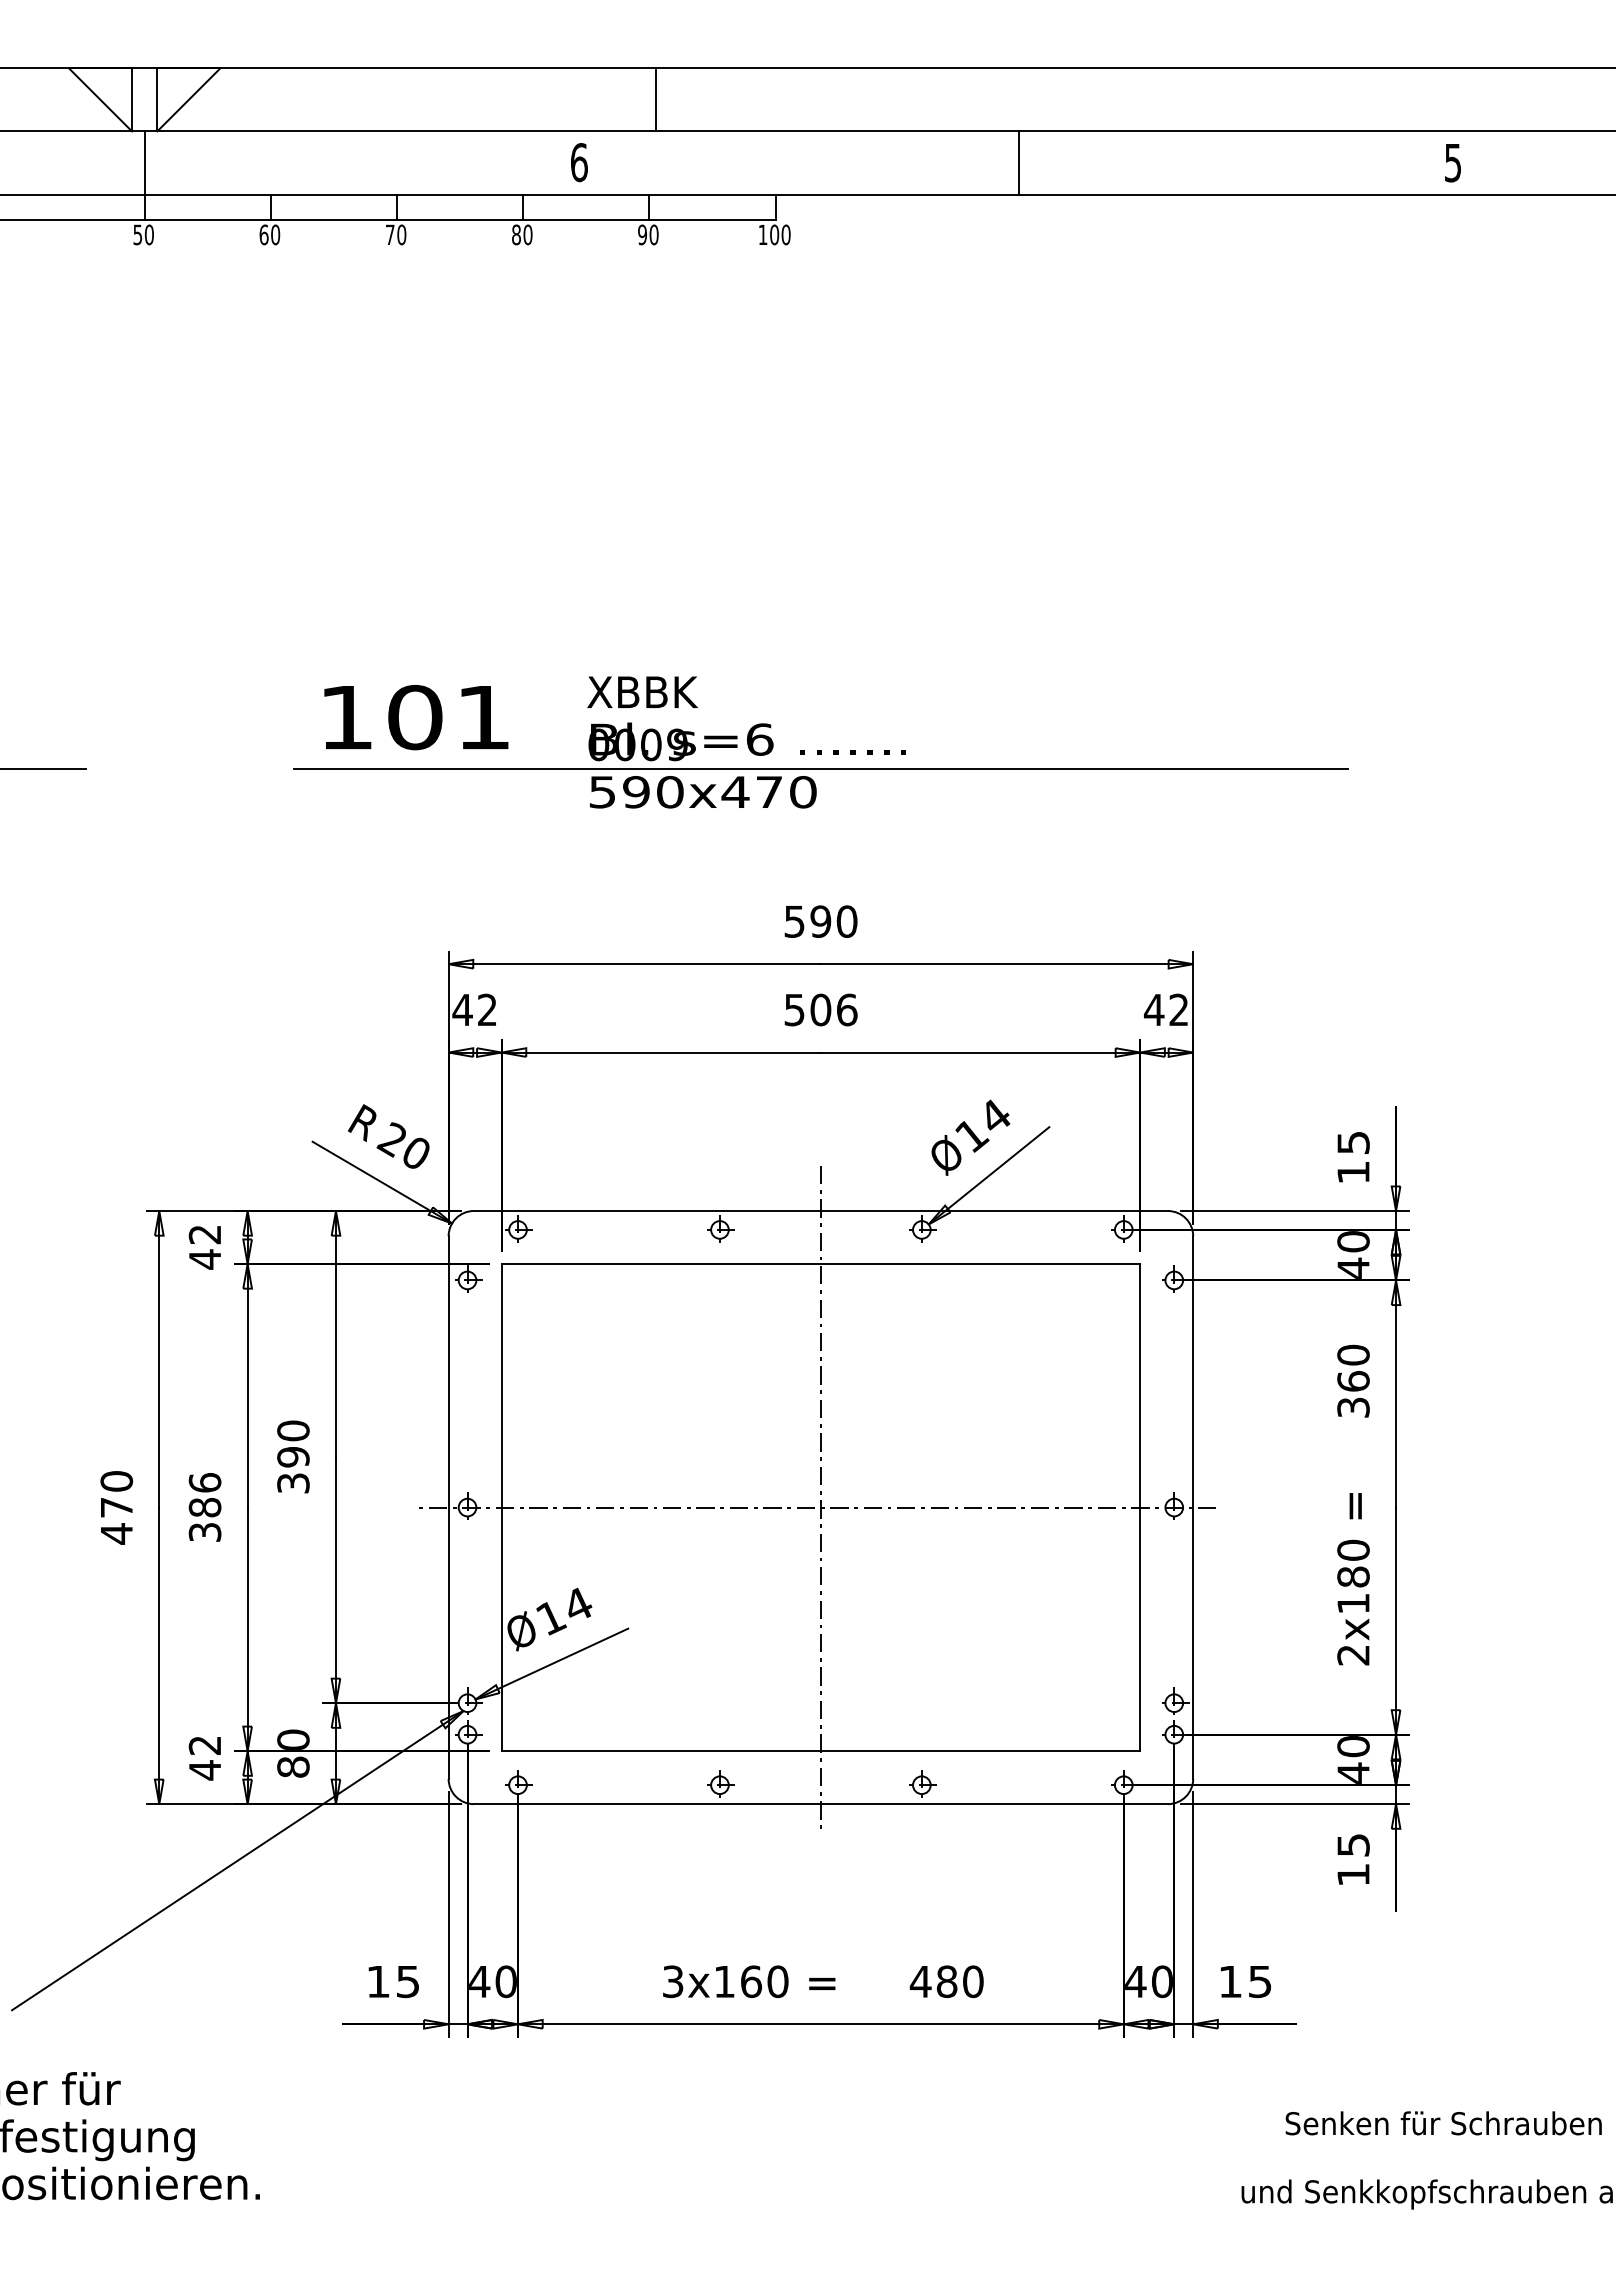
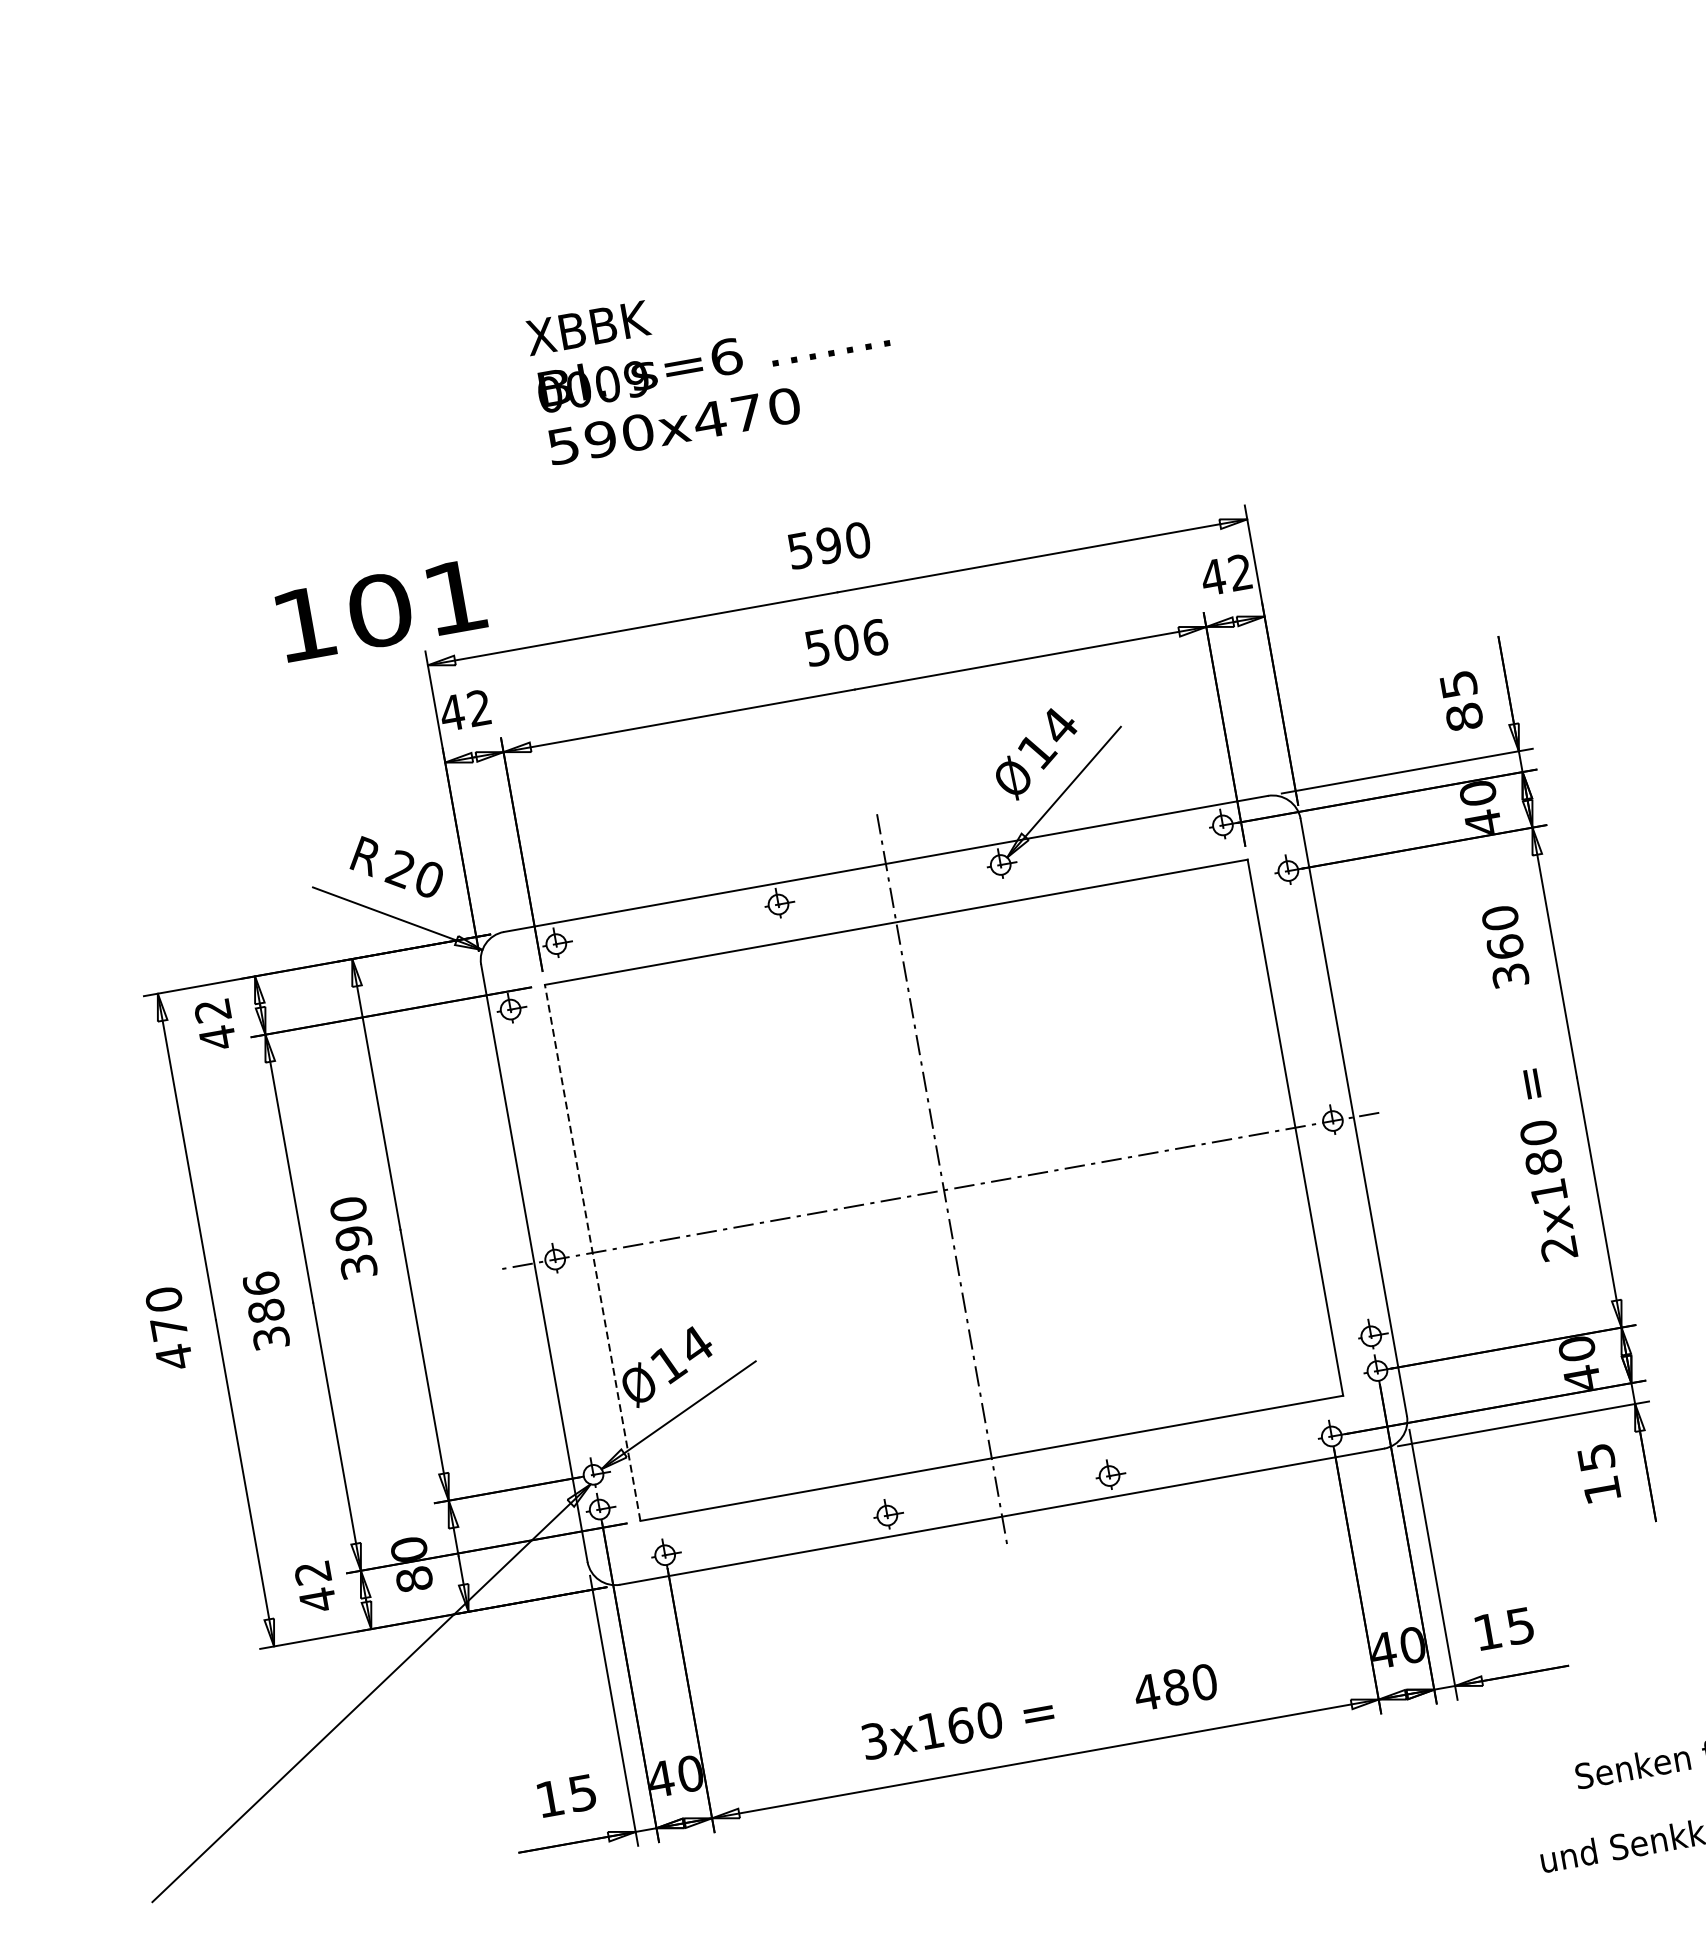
text: (416, 717) -> (381, 610), moved
line: (820, 769) -> (798, 378), removed
text: (1353, 1172) -> (1464, 717), 15 -> 85
line: (501, 1507) -> (592, 1252), solid -> dashed

